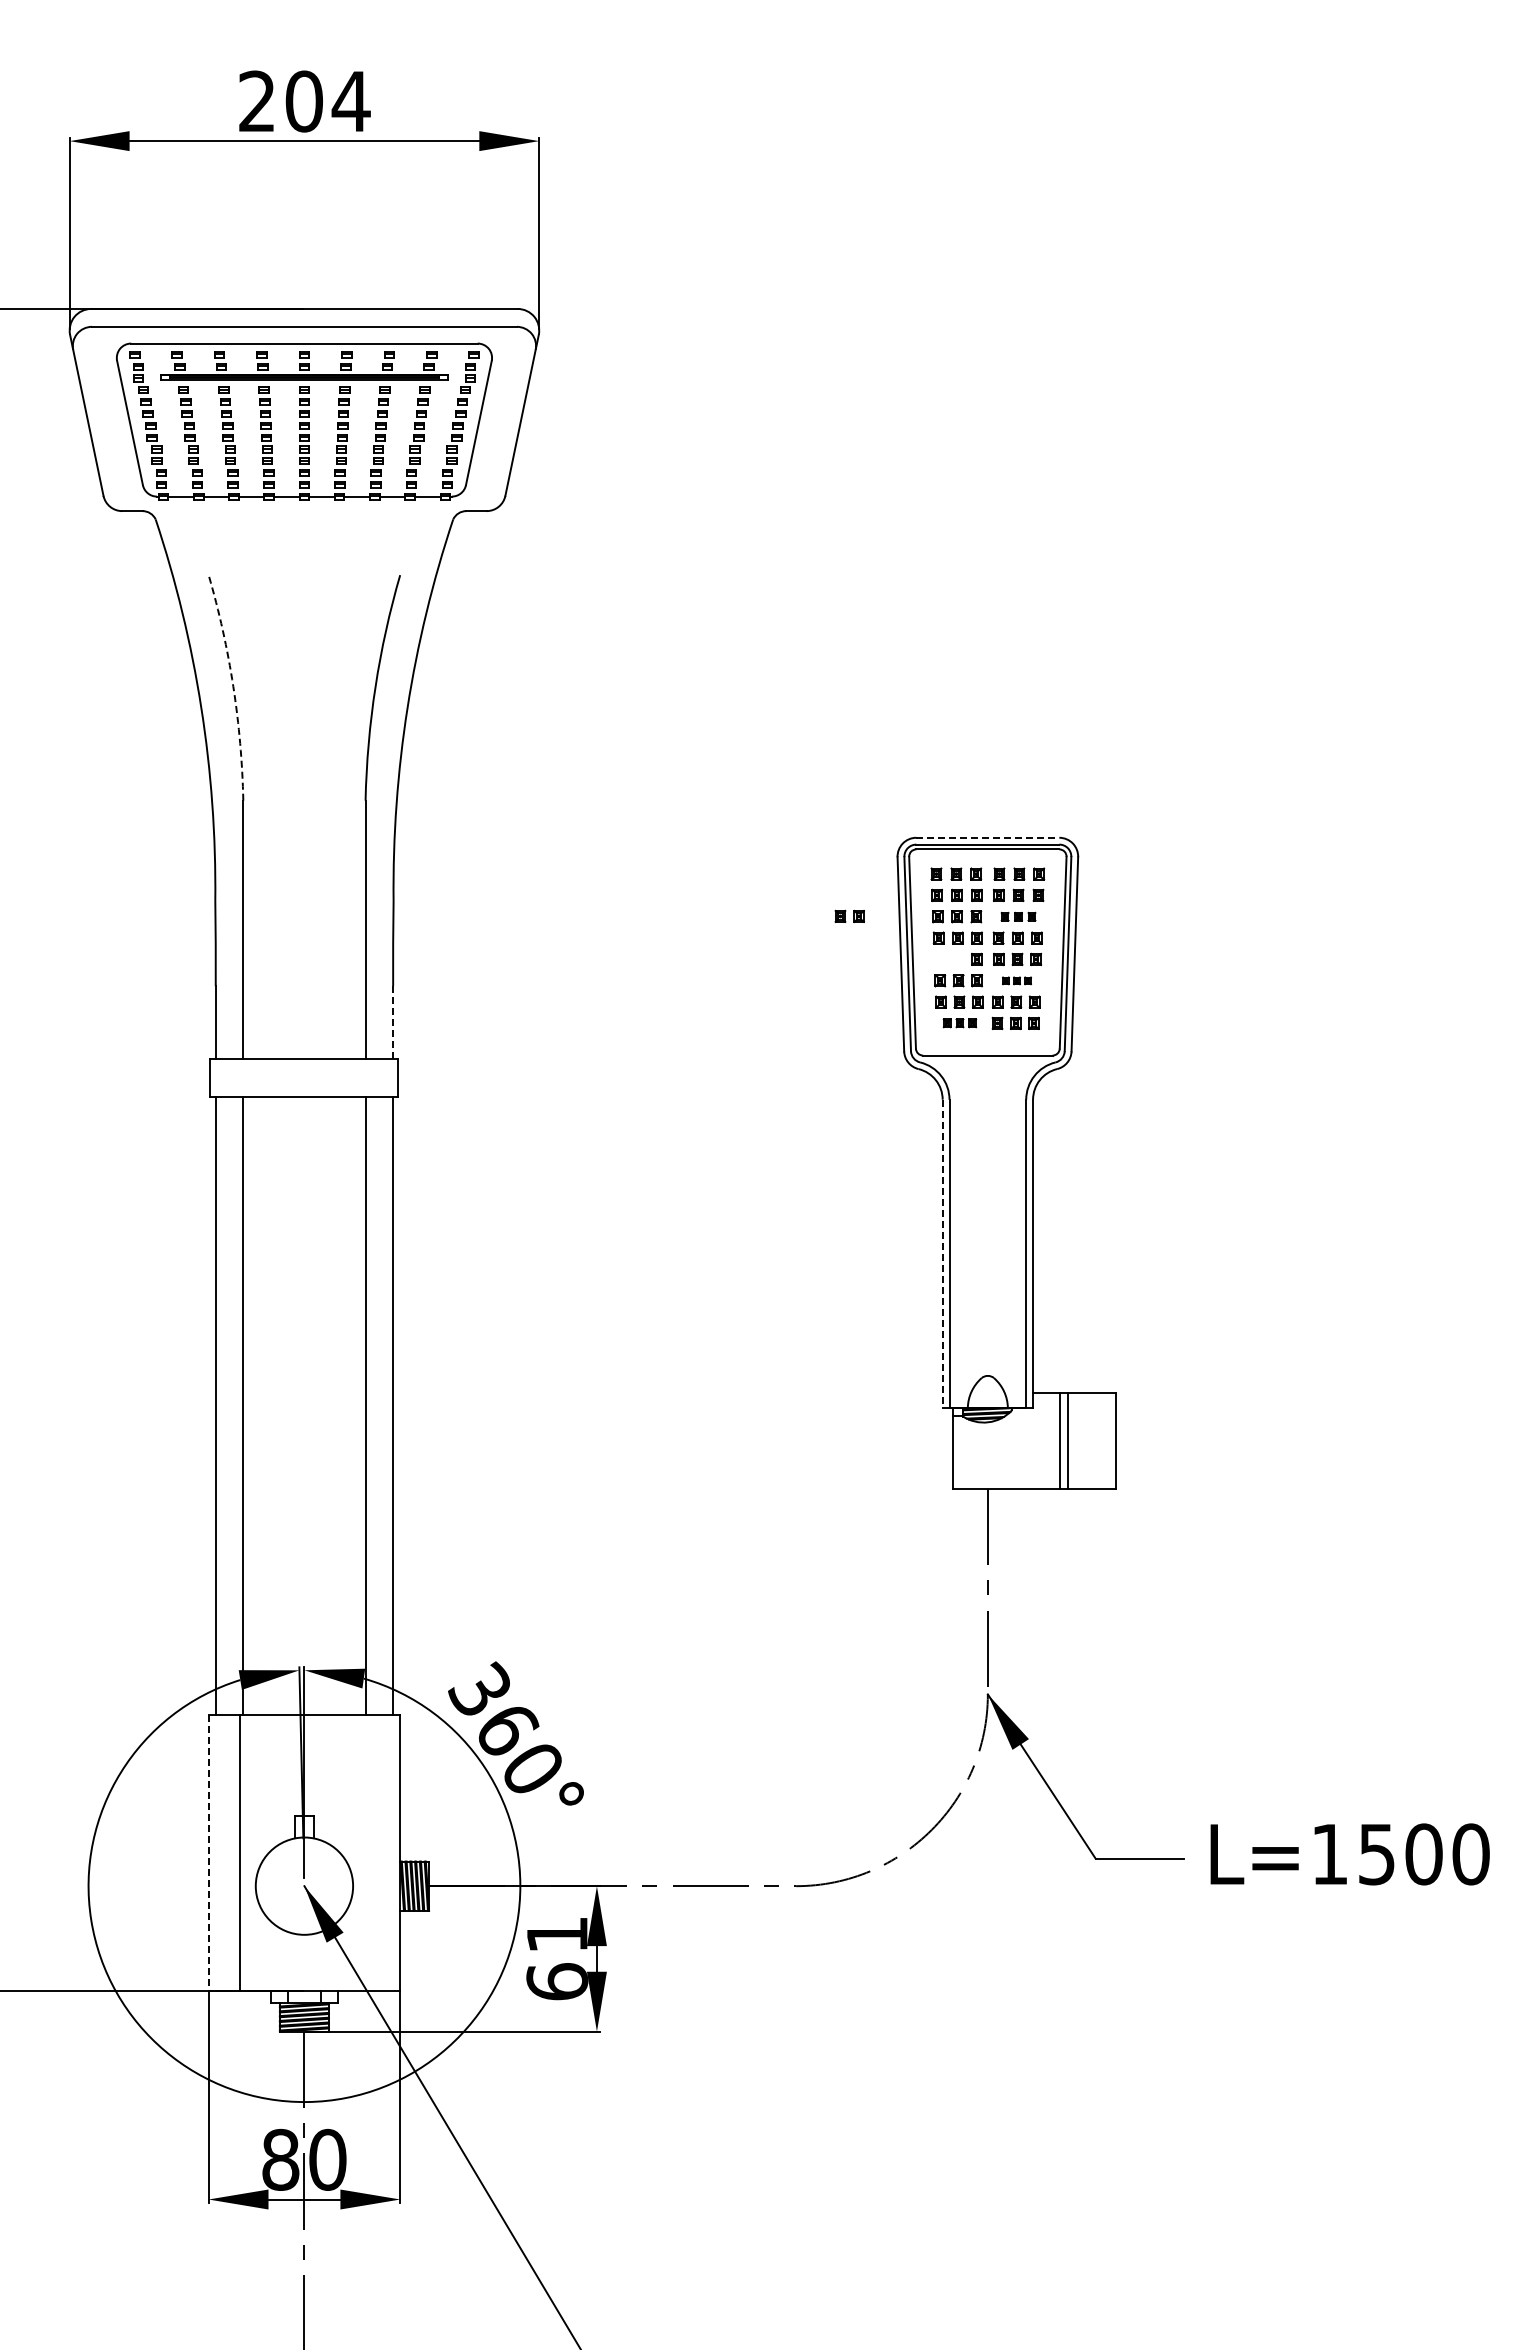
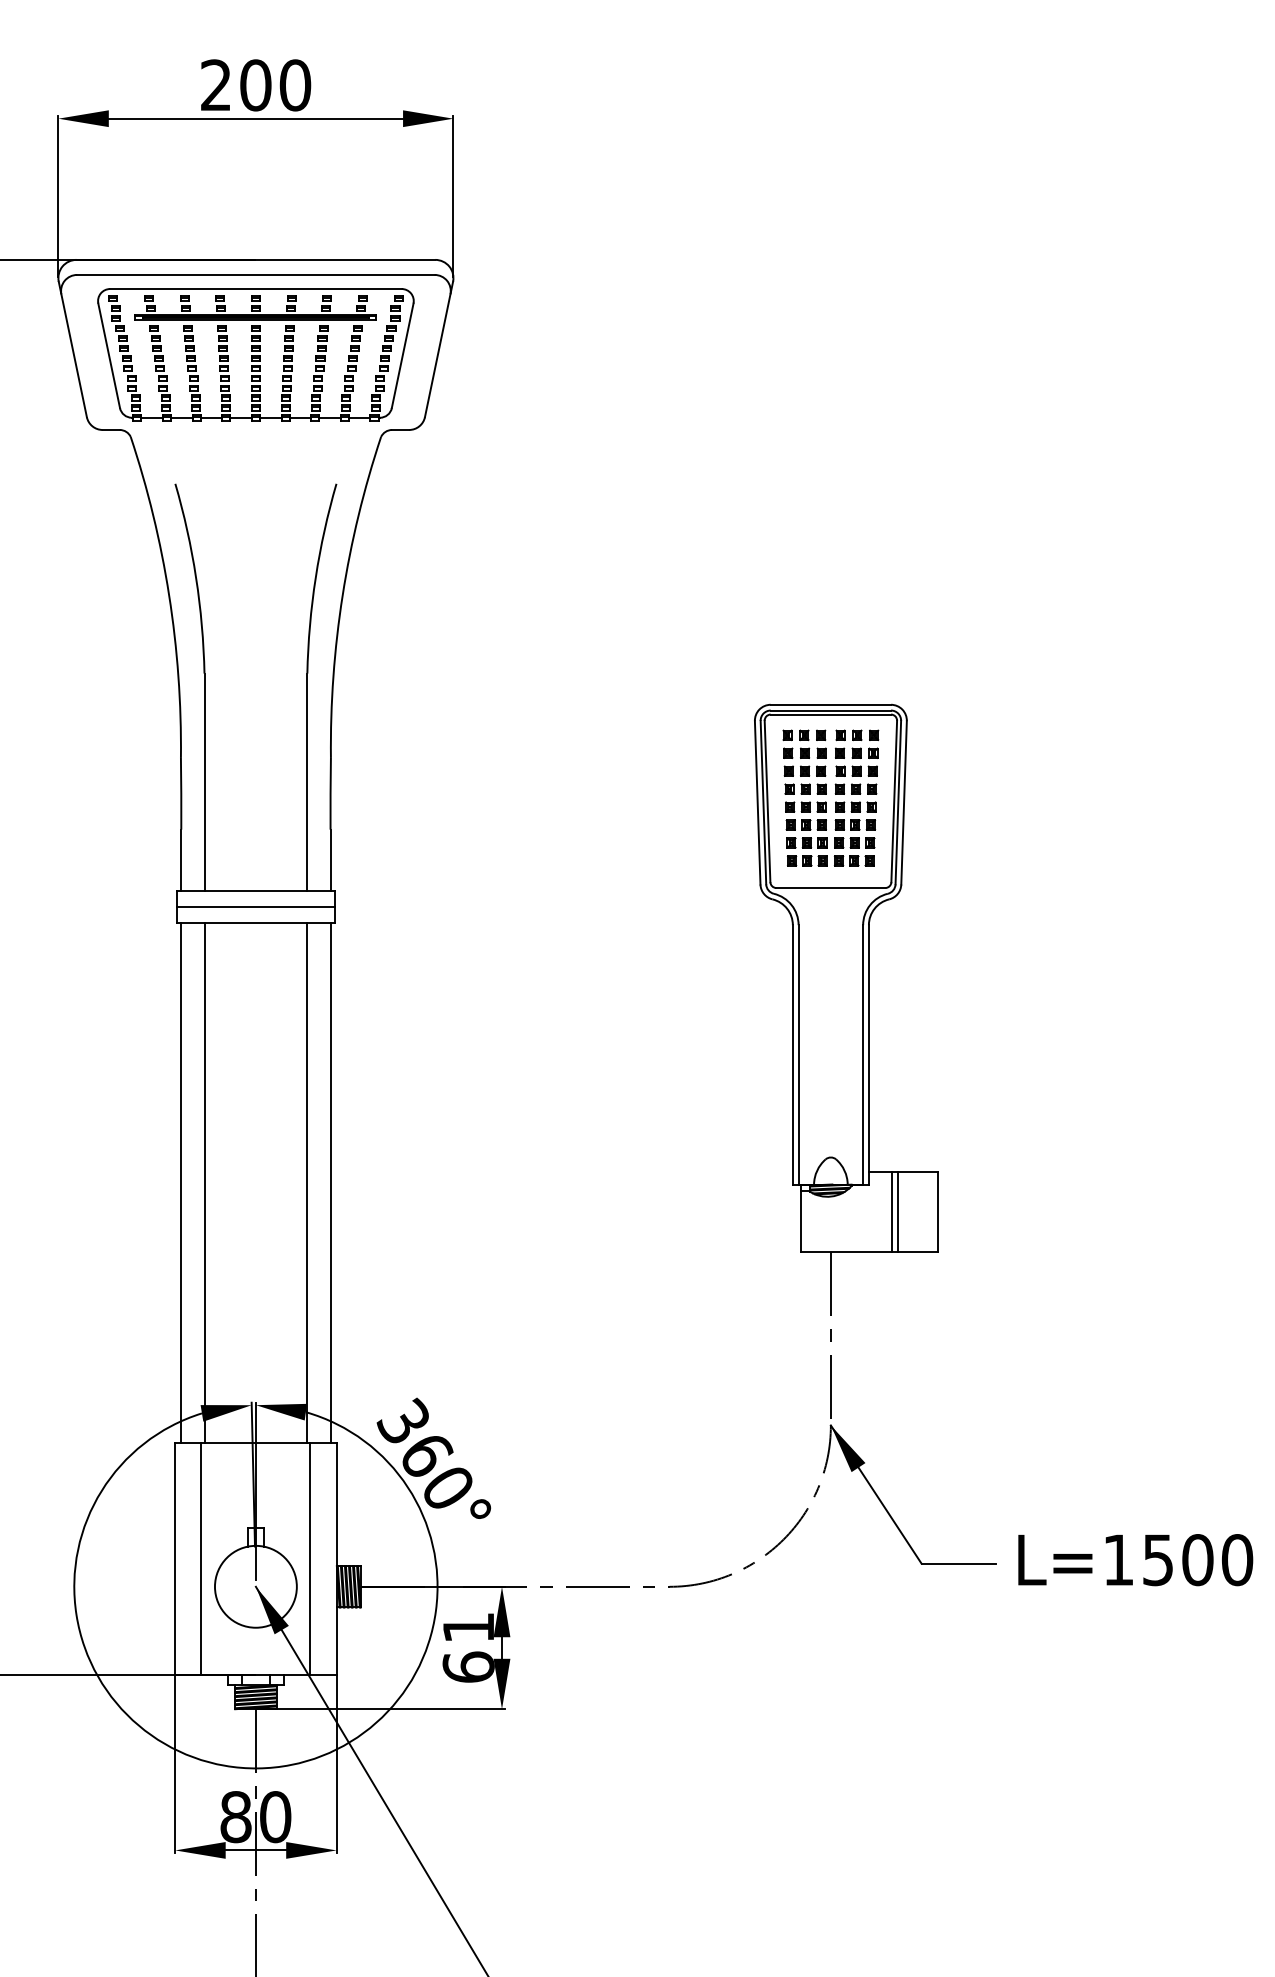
text: (350, 101) -> (294, 85), 204 -> 200
arc: (233, 686) -> (196, 577), dashed -> solid
line: (988, 837) -> (831, 704), dashed -> solid
part: (849, 915) -> (797, 806), moved
part: (1018, 916) -> (856, 771), size x1.43
part: (1016, 980) -> (854, 824), size x1.67
part: (959, 1022) -> (807, 860), size x1.43
line: (393, 1023) -> (330, 861), dashed -> solid
line: (304, 1078) -> (255, 907), added
line: (942, 1254) -> (792, 1055), dashed -> solid
line: (369, 1852) -> (310, 1558), added
line: (208, 1853) -> (175, 1559), dashed -> solid

